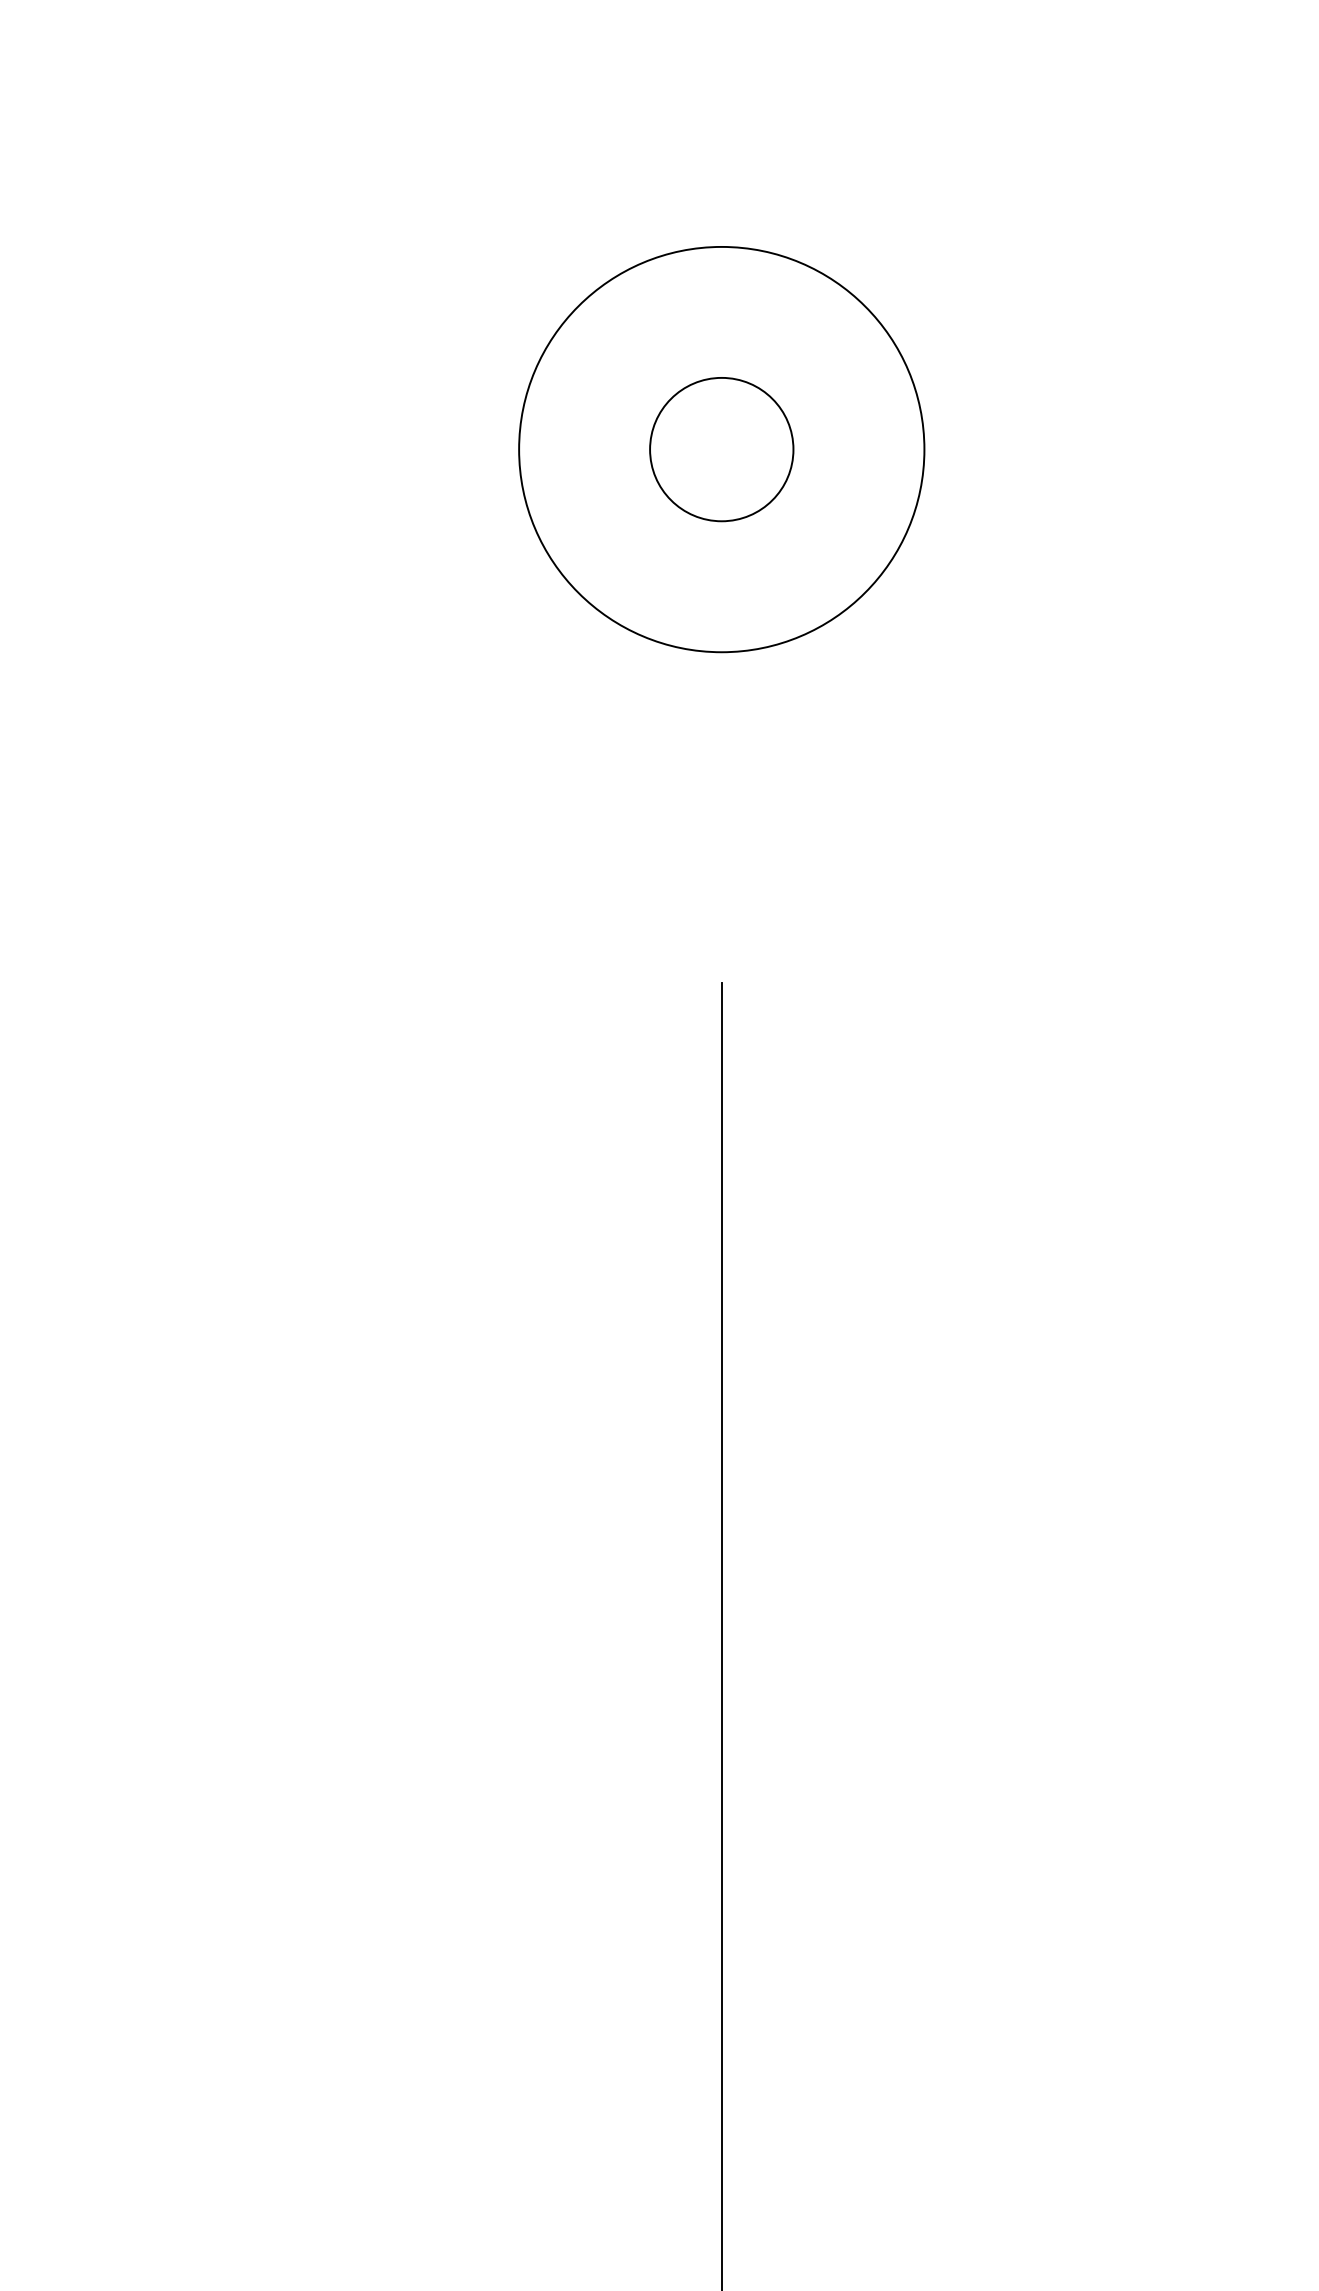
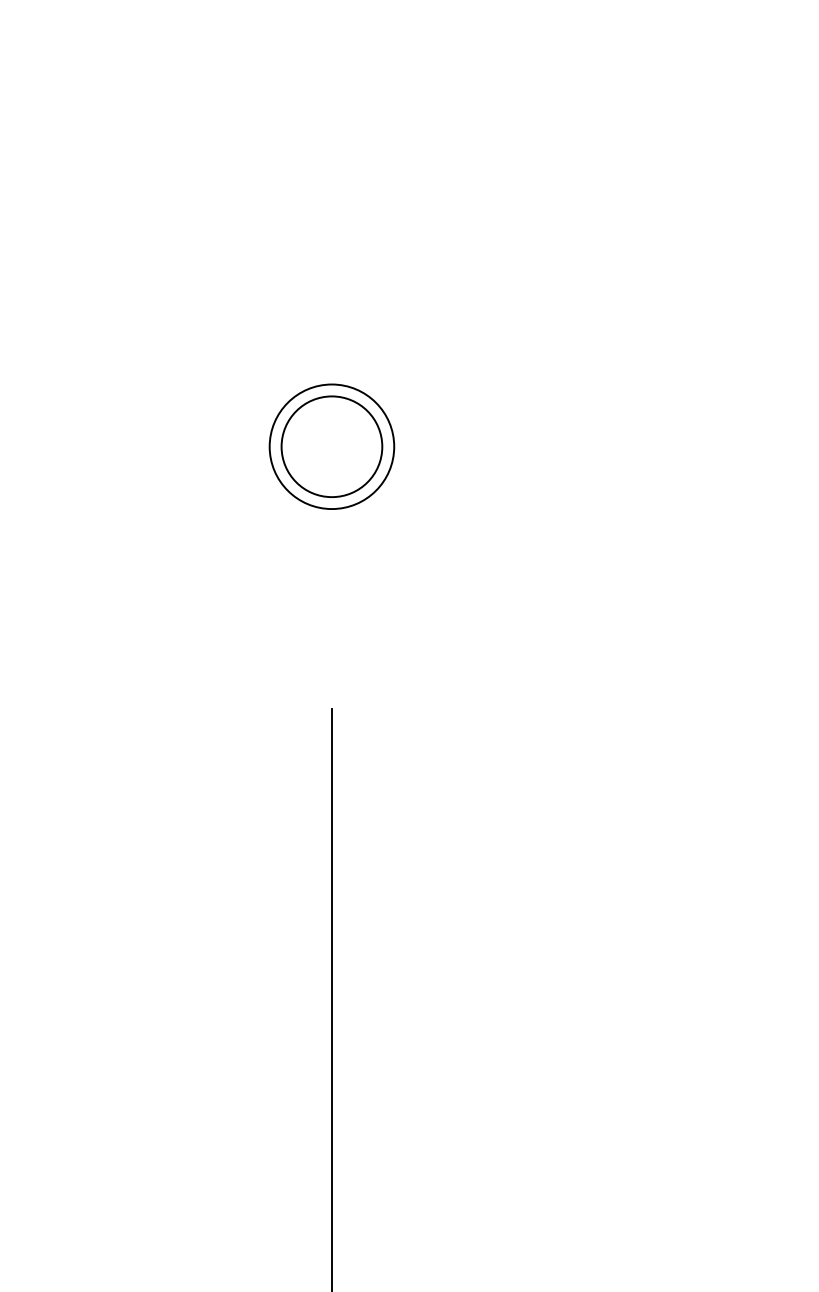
circle: (720, 449) -> (331, 446), size x0.62
circle: (720, 449) -> (331, 446), size x1.43

